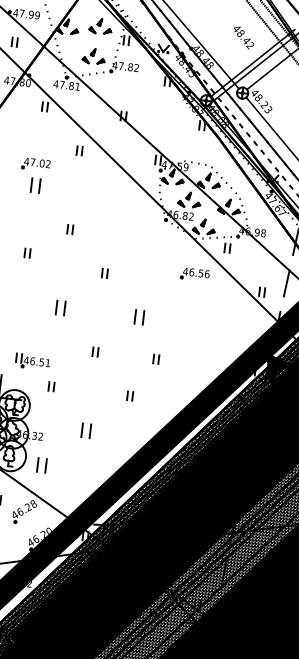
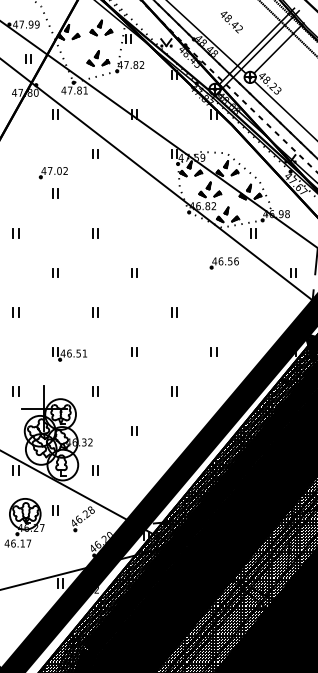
text: (243, 37) -> (231, 22), moved
part: (14, 41) -> (28, 58), moved
part: (35, 185) -> (55, 193), size x0.62
part: (27, 252) -> (55, 272), moved
part: (61, 308) -> (95, 312), size x0.62
part: (139, 317) -> (174, 312), size x0.62
part: (155, 358) -> (213, 351), moved
part: (32, 362) -> (69, 354), moved
part: (85, 430) -> (134, 430), size x0.62
part: (42, 465) -> (95, 470), size x0.62

